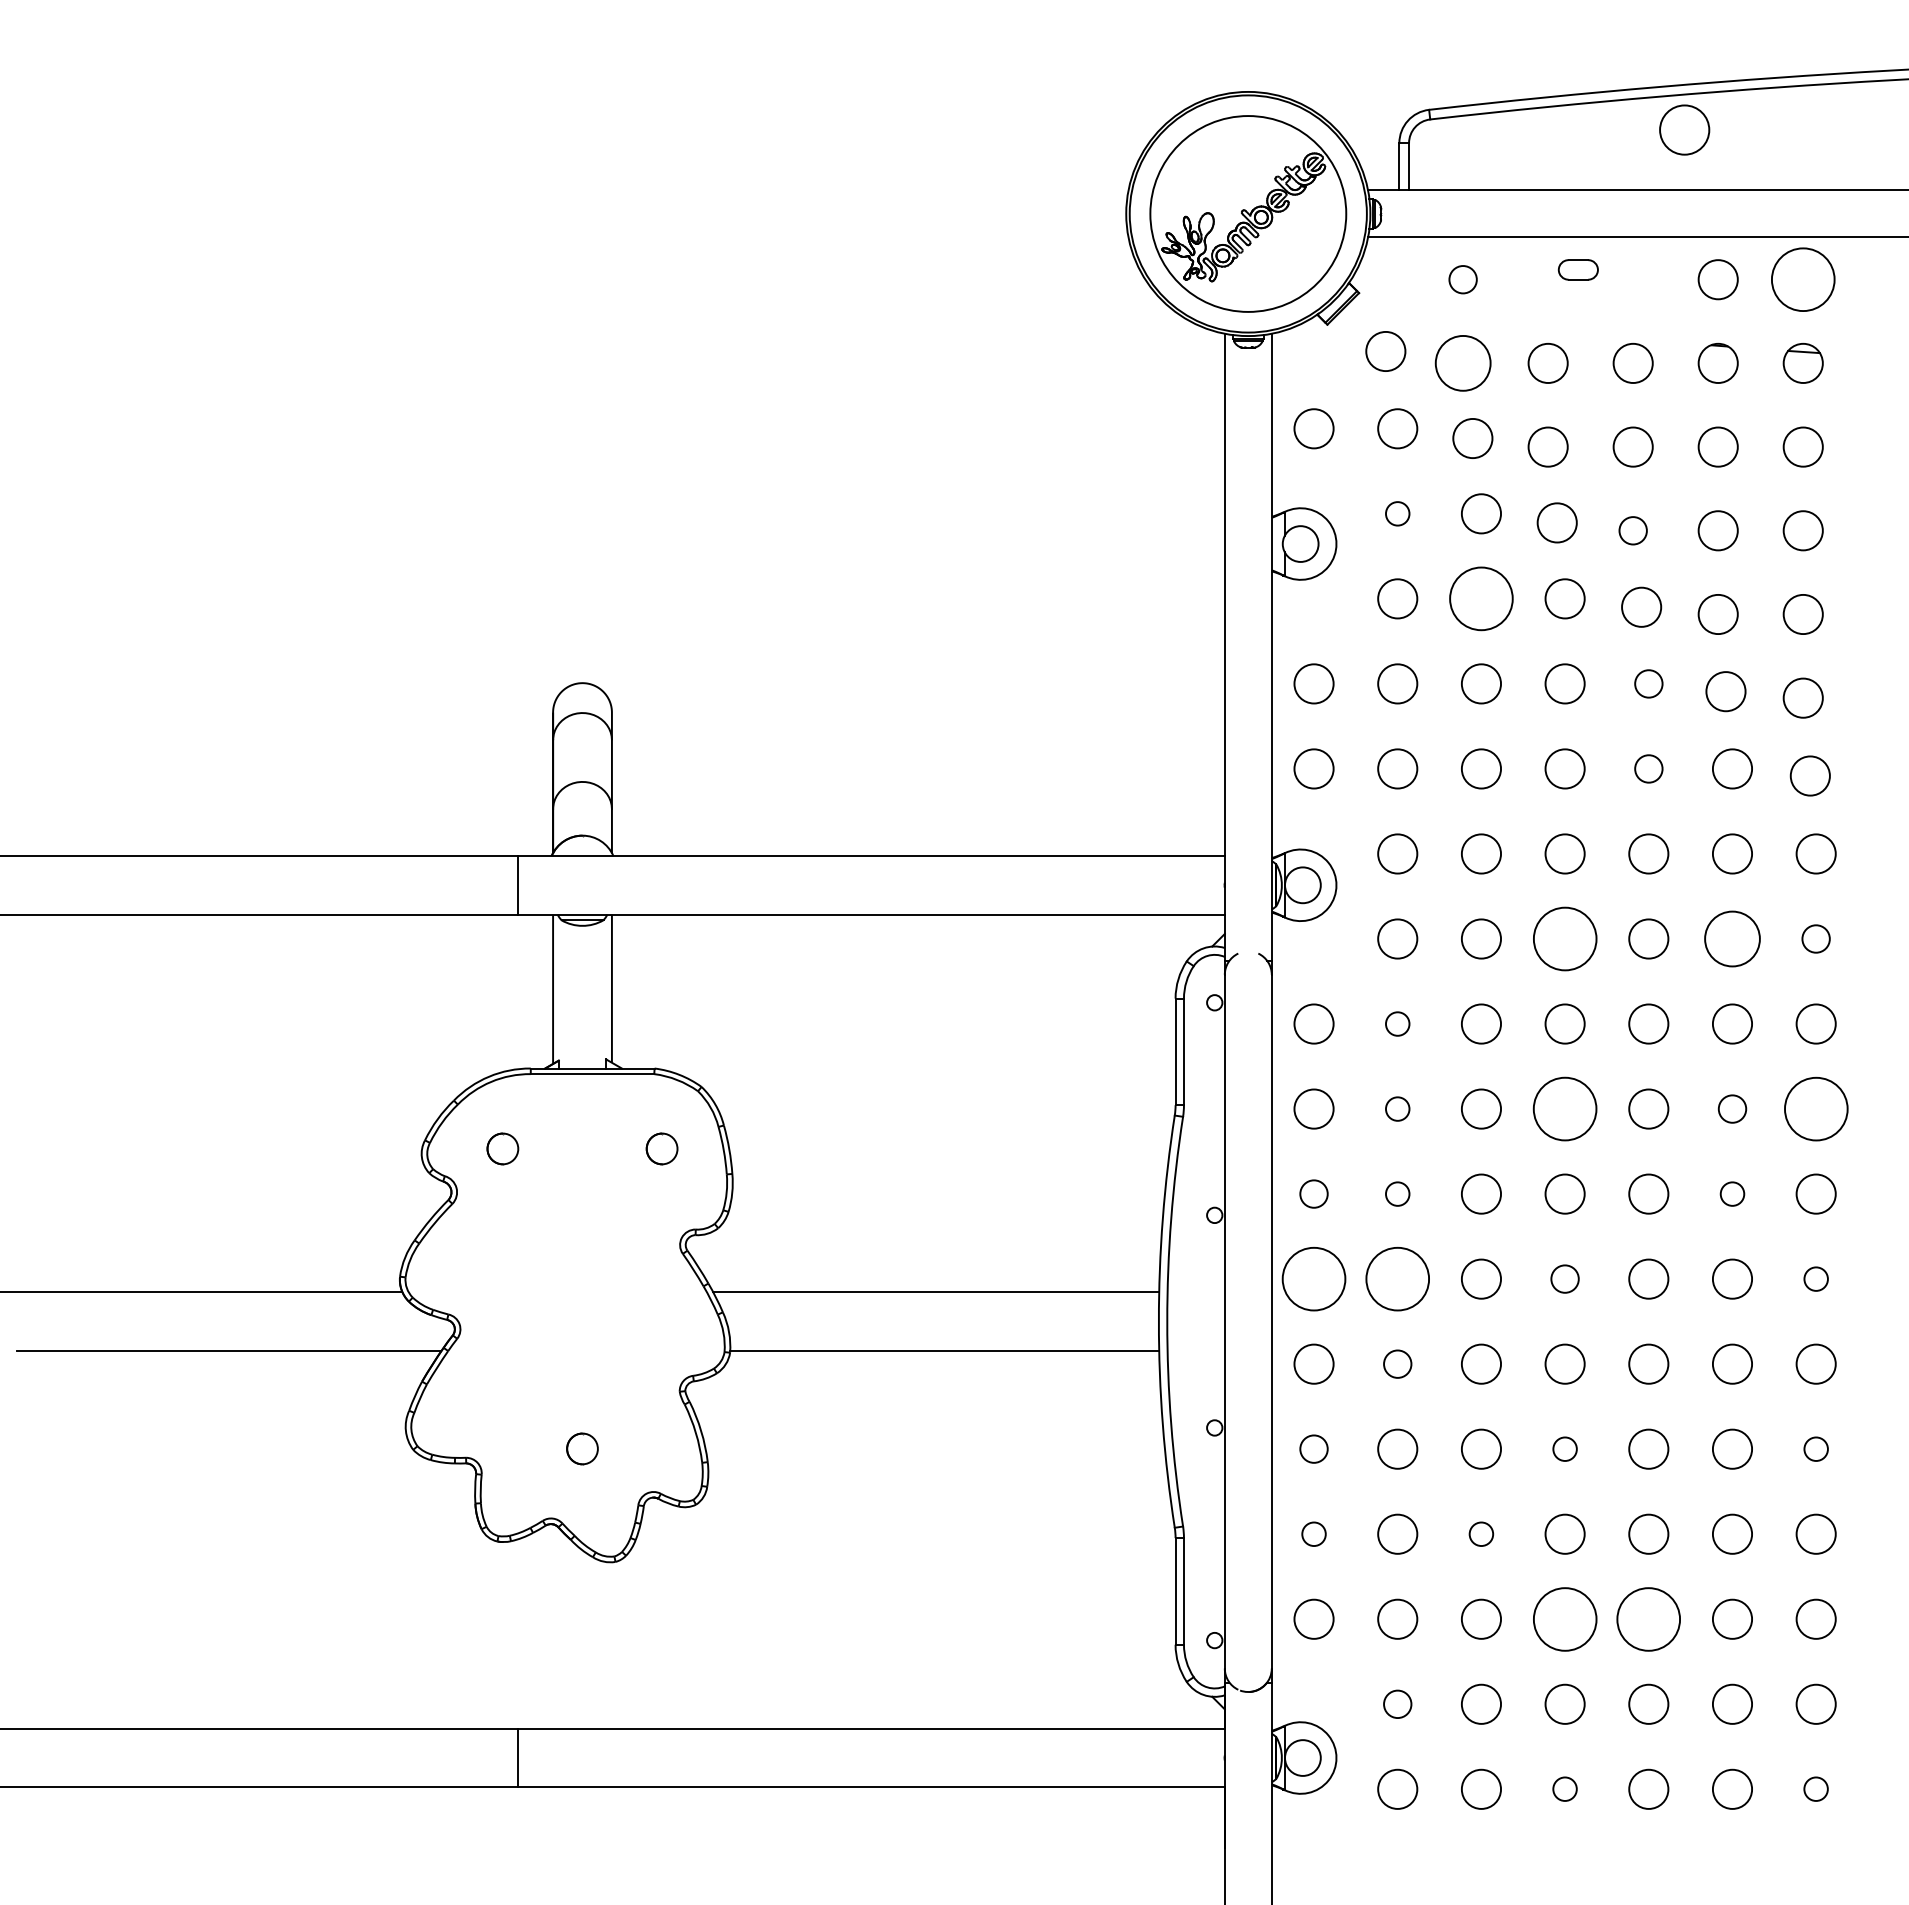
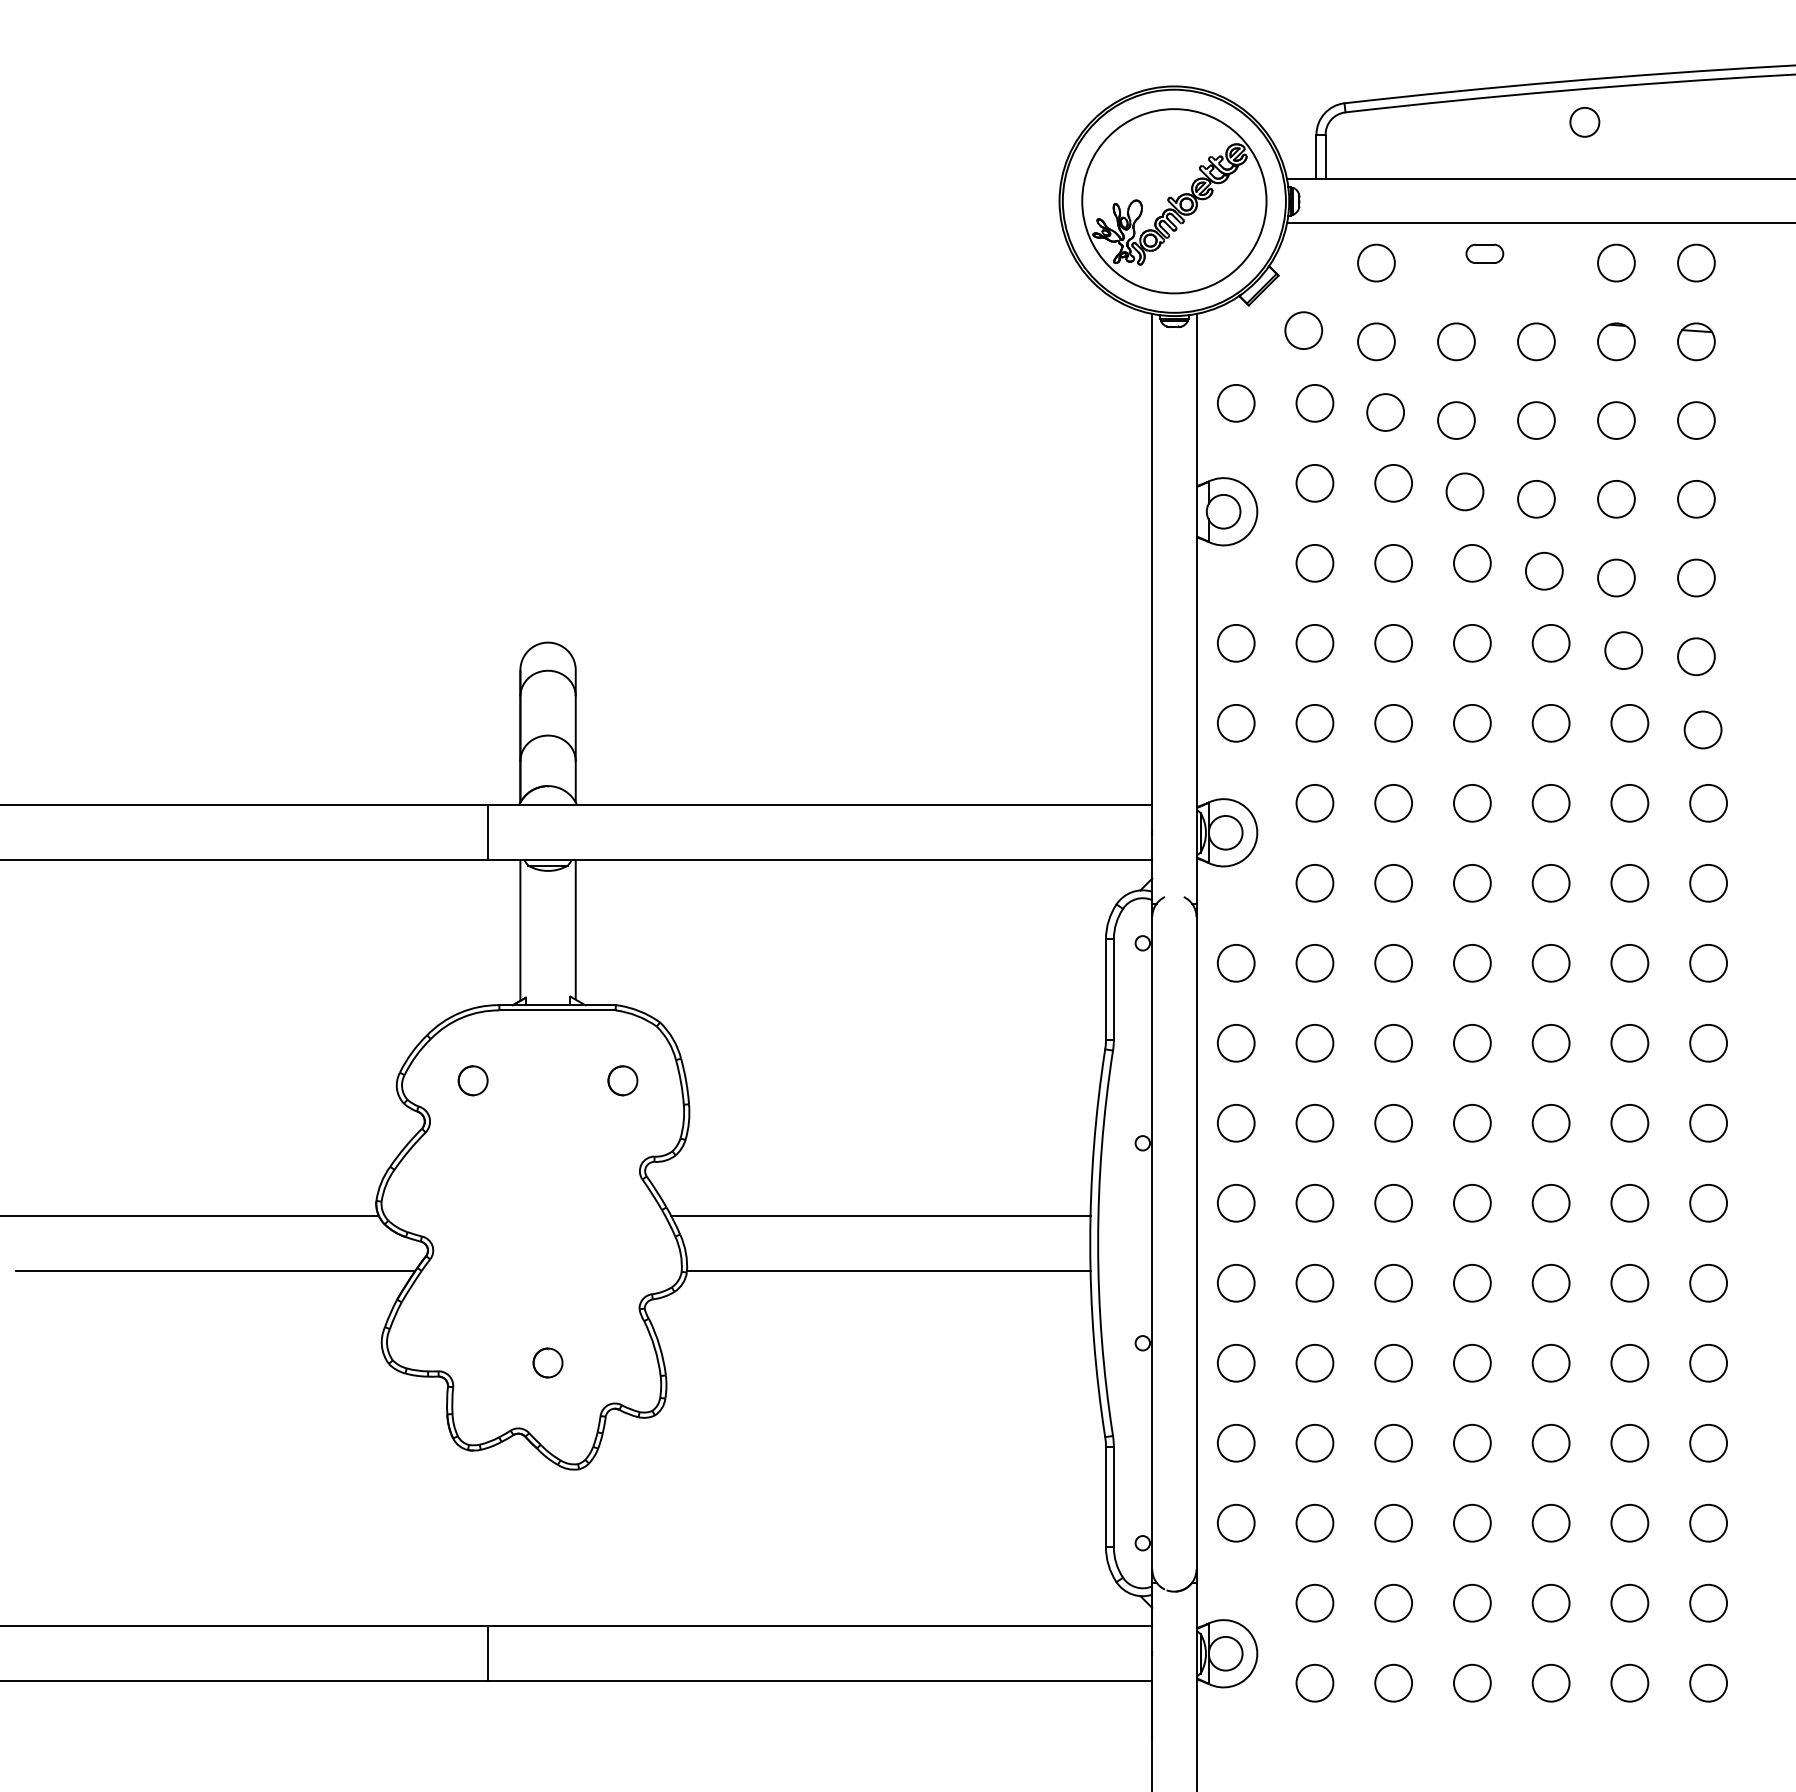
circle: (1684, 129) -> (1584, 121), size x0.62
circle: (1462, 279) -> (1375, 262), size x1.43
circle: (1802, 279) -> (1695, 262), size x0.62
circle: (1462, 363) -> (1375, 341), size x0.71
circle: (1397, 513) -> (1314, 483), size x1.67
circle: (1632, 530) -> (1535, 499), size x1.43
circle: (1481, 598) -> (1393, 562), size x0.62
circle: (1648, 683) -> (1550, 642), size x1.43
circle: (1648, 768) -> (1550, 722), size x1.43
circle: (1564, 938) -> (1471, 882), size x0.62
circle: (1732, 938) -> (1629, 882), size x0.71
circle: (1815, 938) -> (1707, 882), size x1.43
circle: (1397, 1023) -> (1314, 962), size x1.67
circle: (1397, 1108) -> (1314, 1042), size x1.67
circle: (1564, 1108) -> (1471, 1042), size x0.62
circle: (1732, 1108) -> (1629, 1042), size x1.43
circle: (1815, 1108) -> (1707, 1042), size x0.62
circle: (1313, 1193) -> (1235, 1122), size x1.43
circle: (1397, 1193) -> (1314, 1122), size x1.67
circle: (1732, 1193) -> (1629, 1122), size x1.67
circle: (1313, 1278) -> (1235, 1202), size x0.62
circle: (1397, 1278) -> (1314, 1202), size x0.62
circle: (1564, 1278) -> (1471, 1202), size x1.43
circle: (1815, 1278) -> (1707, 1202), size x1.67
circle: (1397, 1363) -> (1314, 1282), size x1.43
circle: (1313, 1448) -> (1235, 1362), size x1.43
circle: (1564, 1448) -> (1471, 1362), size x1.67
circle: (1815, 1448) -> (1707, 1362), size x1.67
circle: (1313, 1533) -> (1235, 1442), size x1.67
circle: (1481, 1533) -> (1393, 1442), size x1.67
circle: (1564, 1618) -> (1471, 1522), size x0.62
circle: (1648, 1618) -> (1550, 1522), size x0.62
circle: (1397, 1703) -> (1314, 1602), size x1.43
circle: (1564, 1788) -> (1471, 1682), size x1.67
circle: (1815, 1788) -> (1707, 1682), size x1.67

